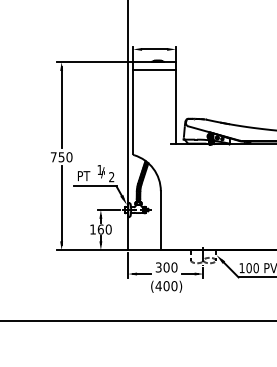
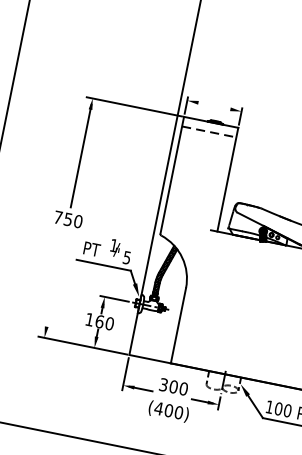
line: (154, 49) -> (214, 106), removed
line: (155, 69) -> (210, 131), solid -> dashed
text: (111, 177) -> (126, 258), 2 -> 5
line: (61, 205) -> (55, 280), removed

